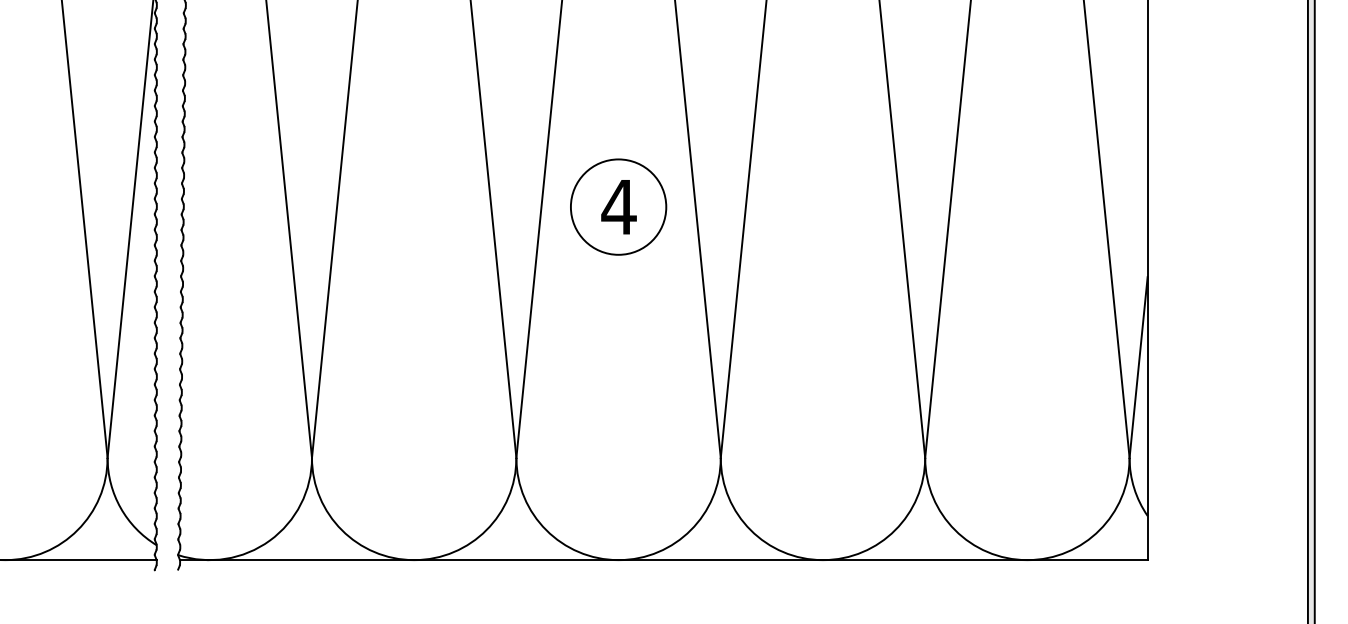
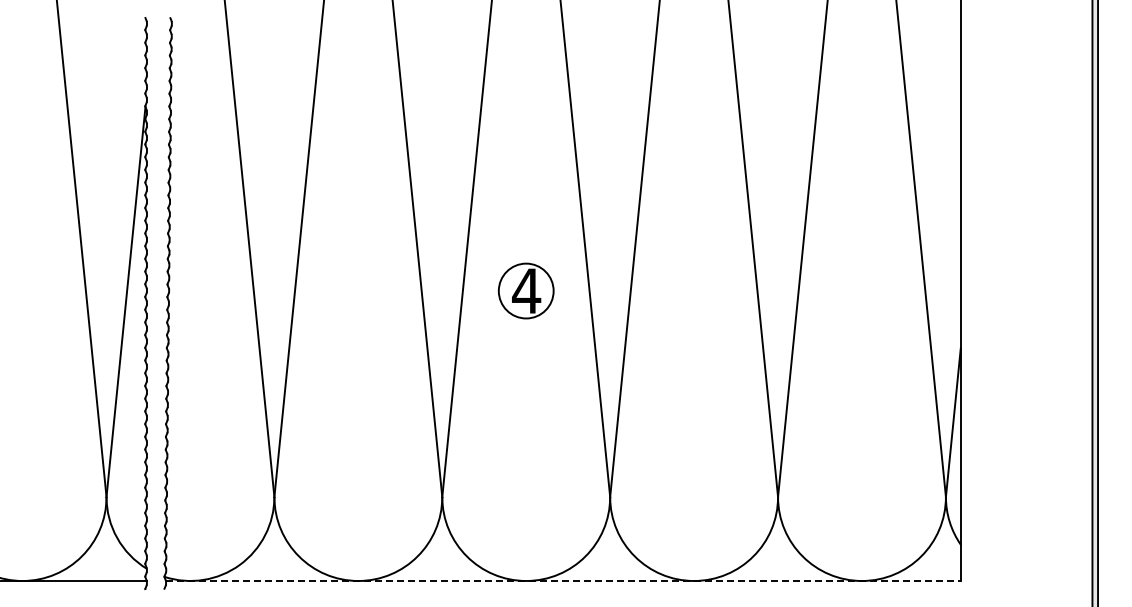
circle: (618, 206) -> (526, 290), size x0.7
line: (663, 559) -> (563, 580), solid -> dashed

